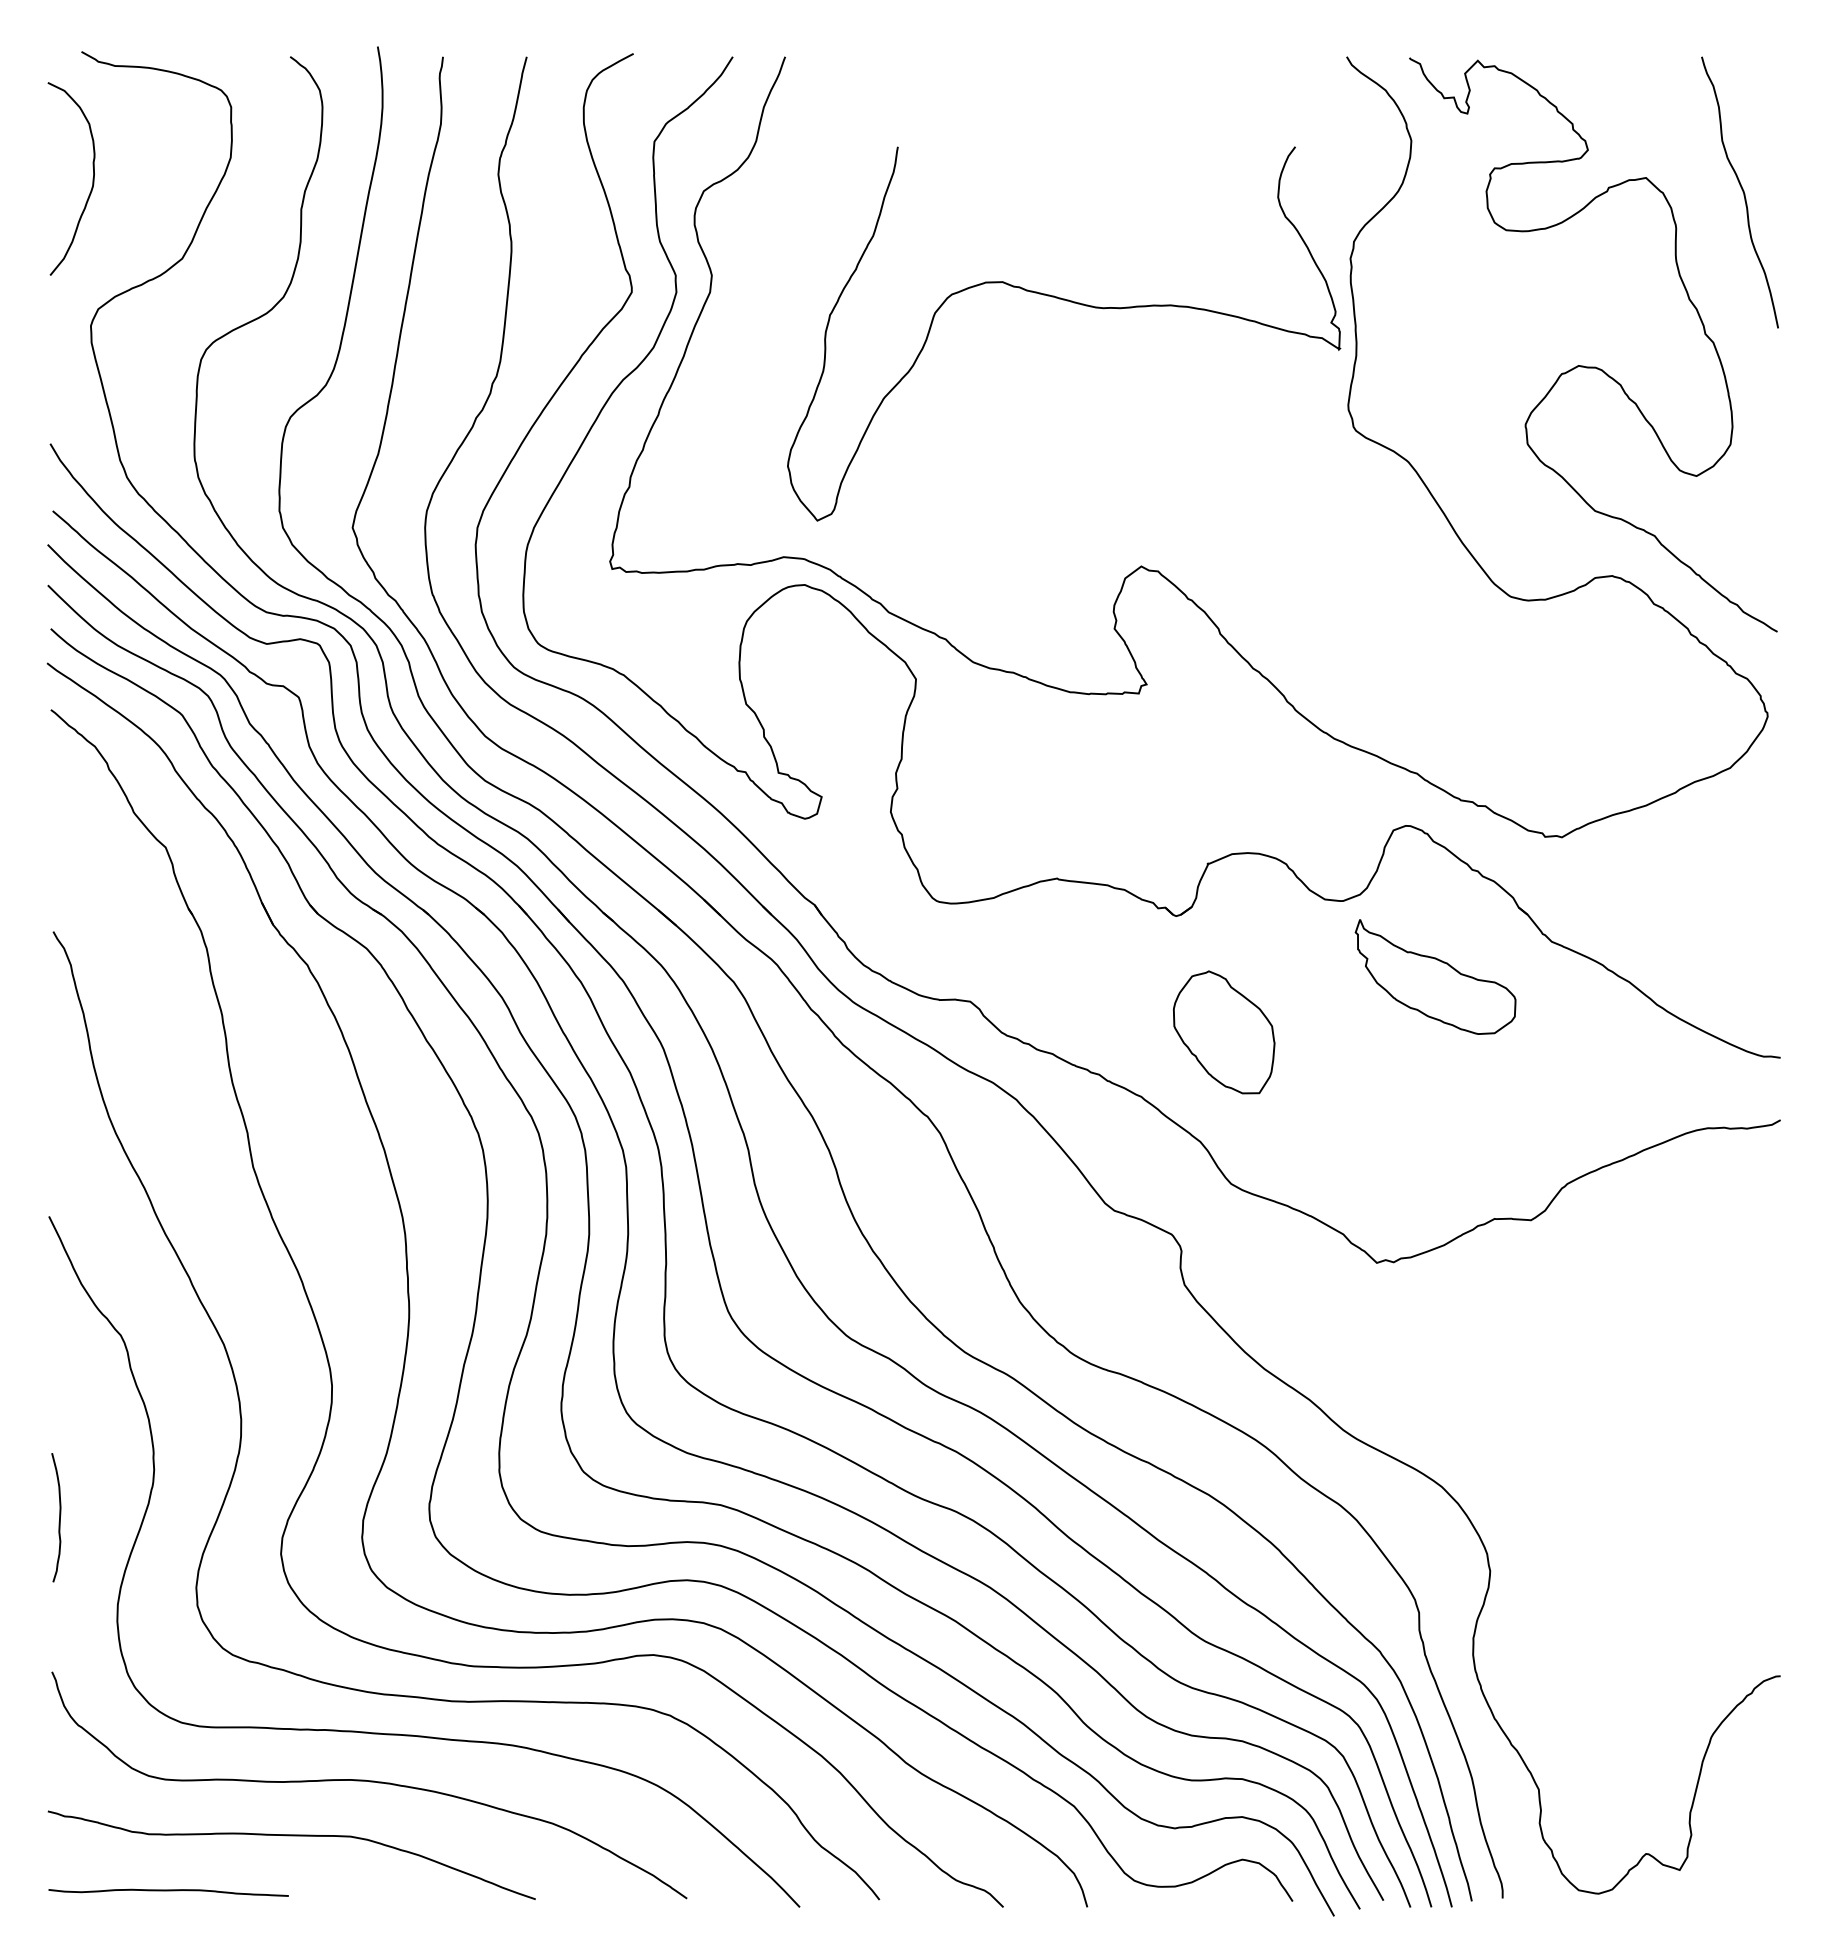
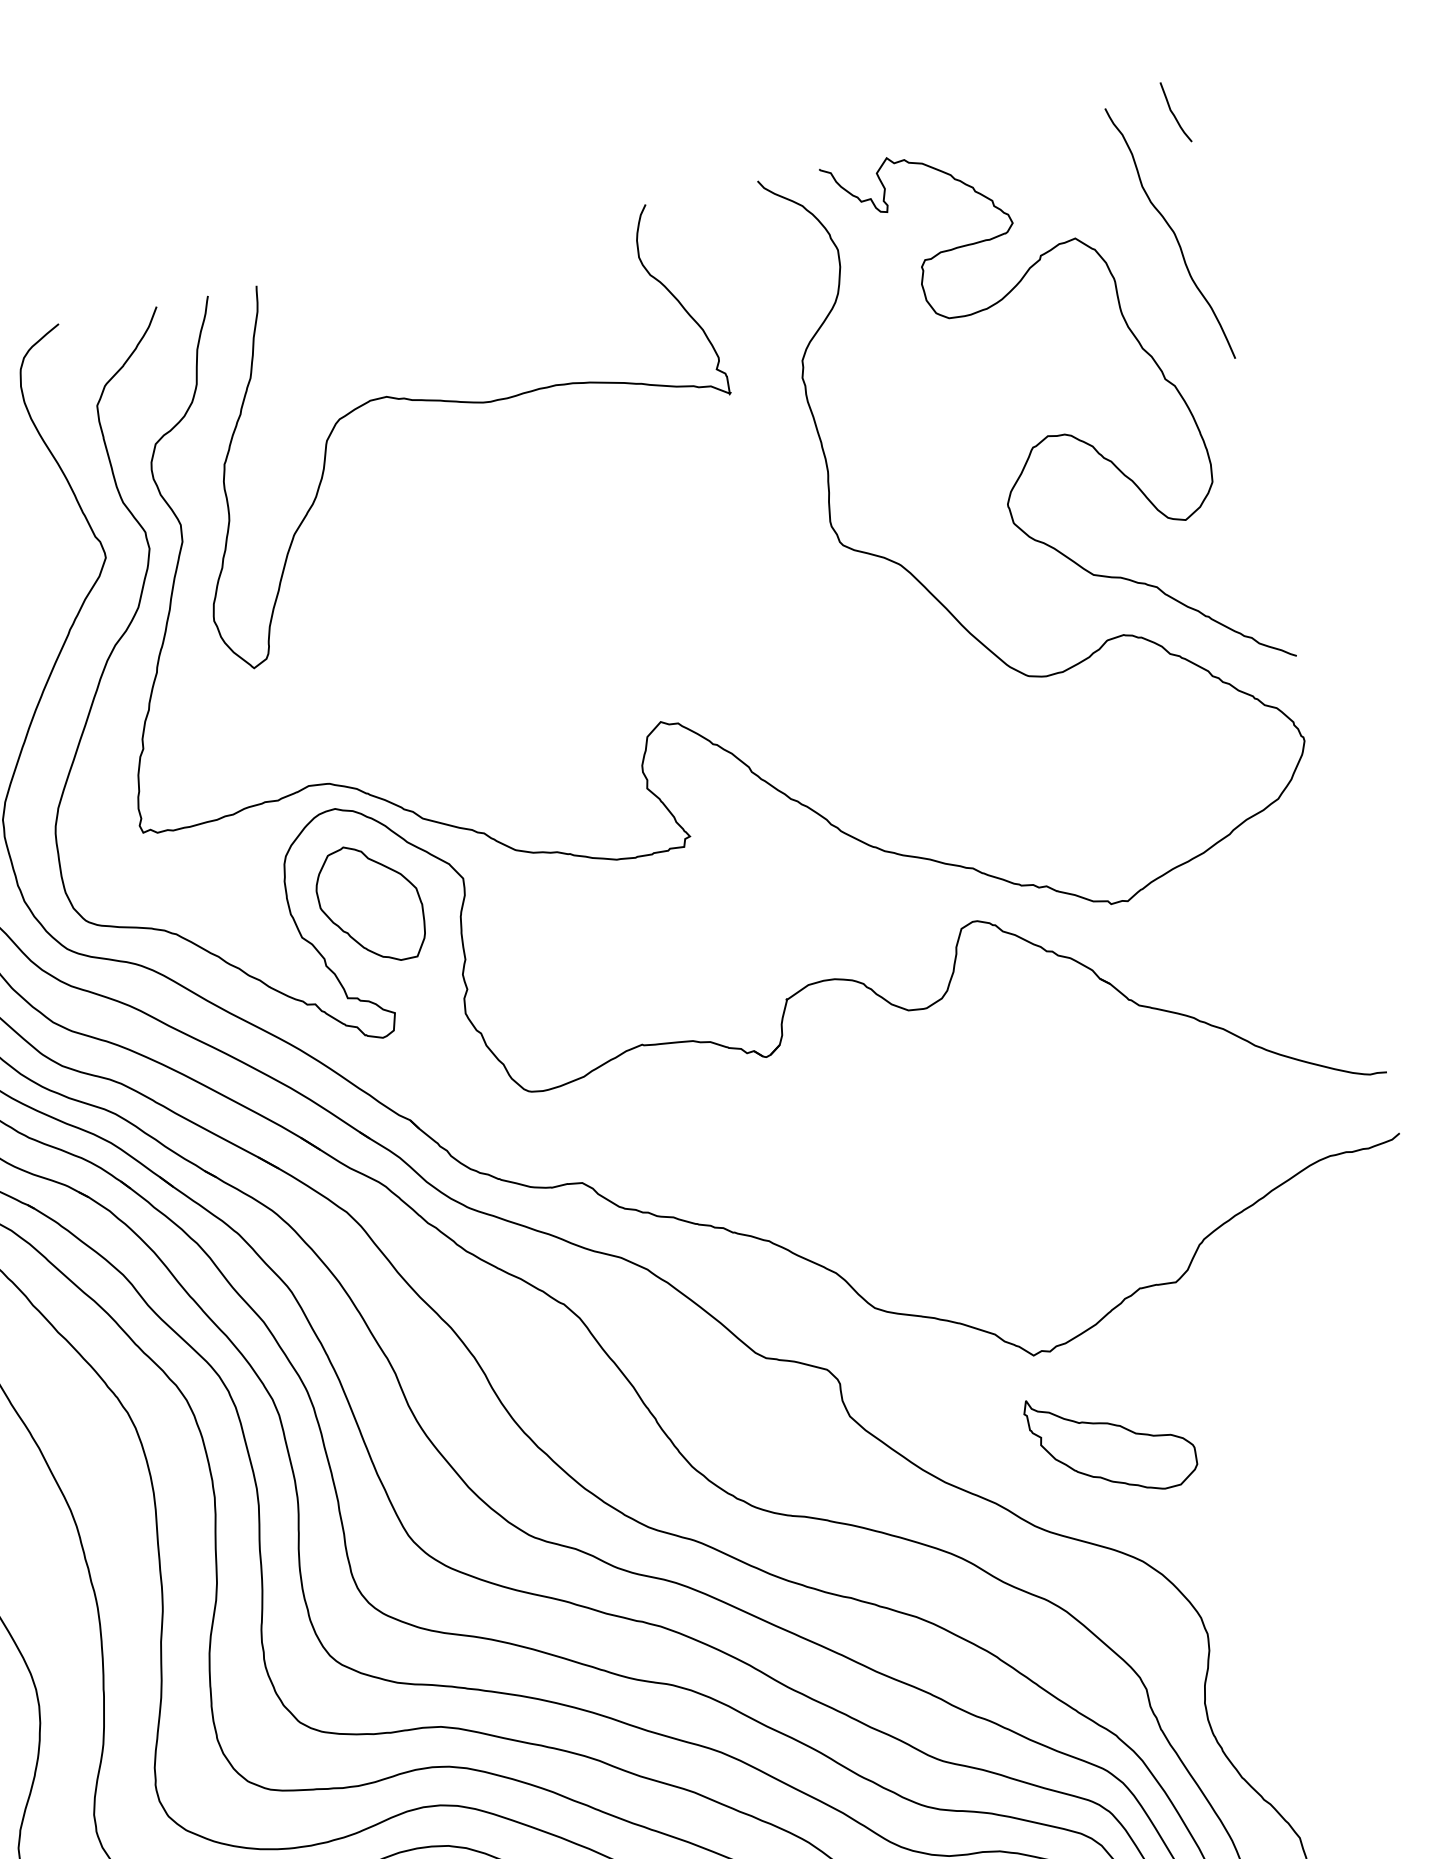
curve: (1768, 76) -> (1174, 114), added
curve: (1073, 303) -> (460, 403), moved
part: (1435, 976) -> (1111, 1441), moved
part: (1224, 1032) -> (370, 904), moved

